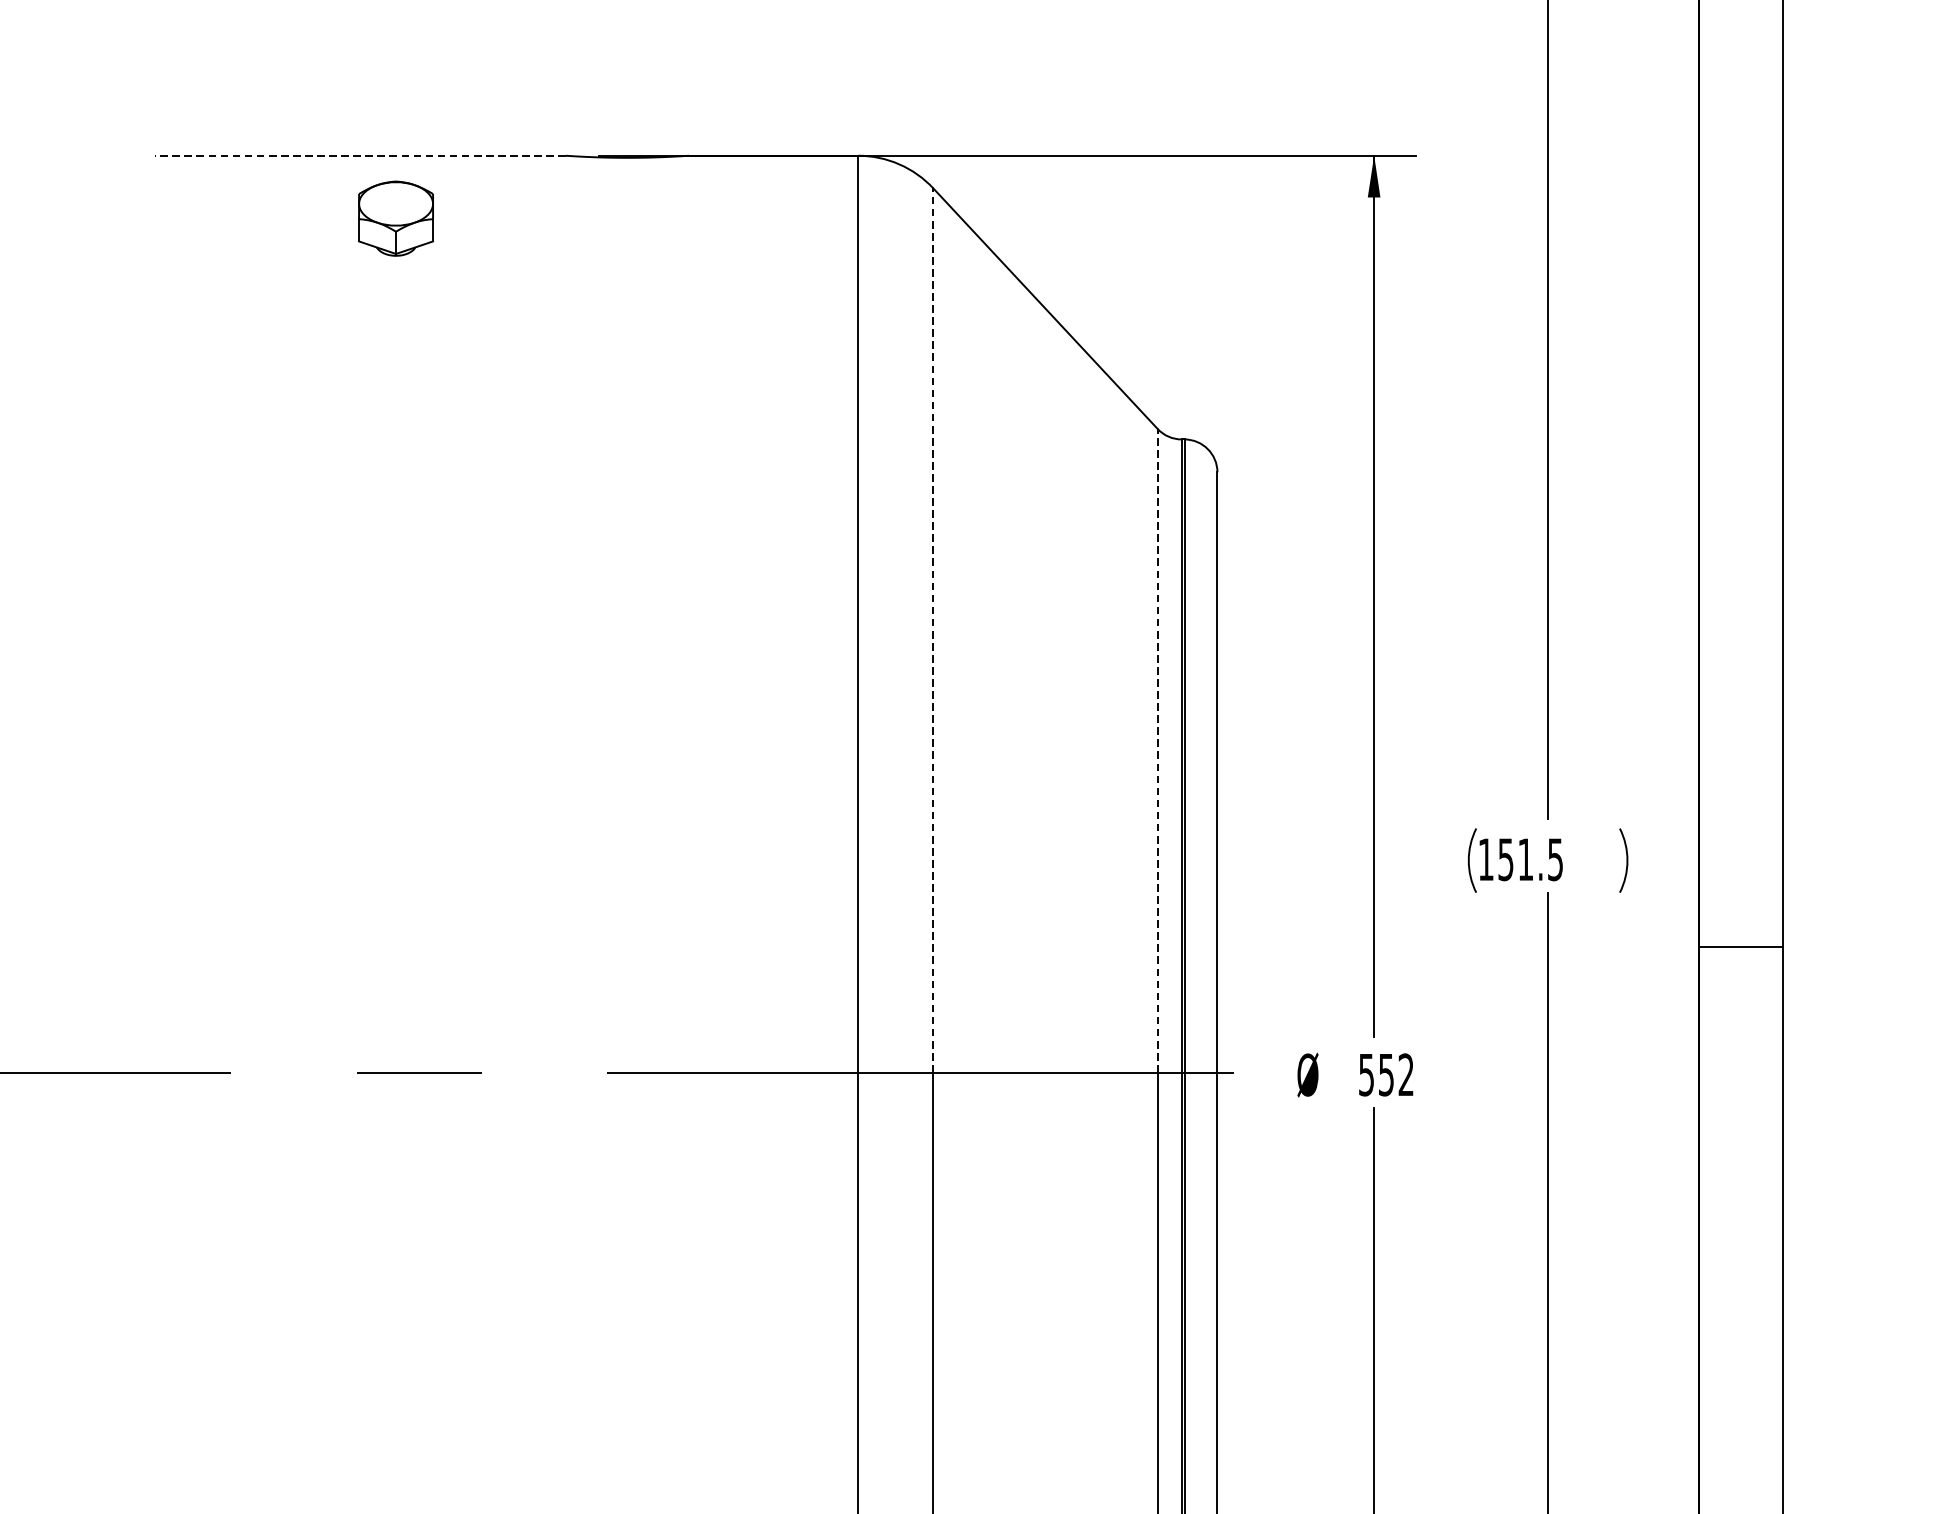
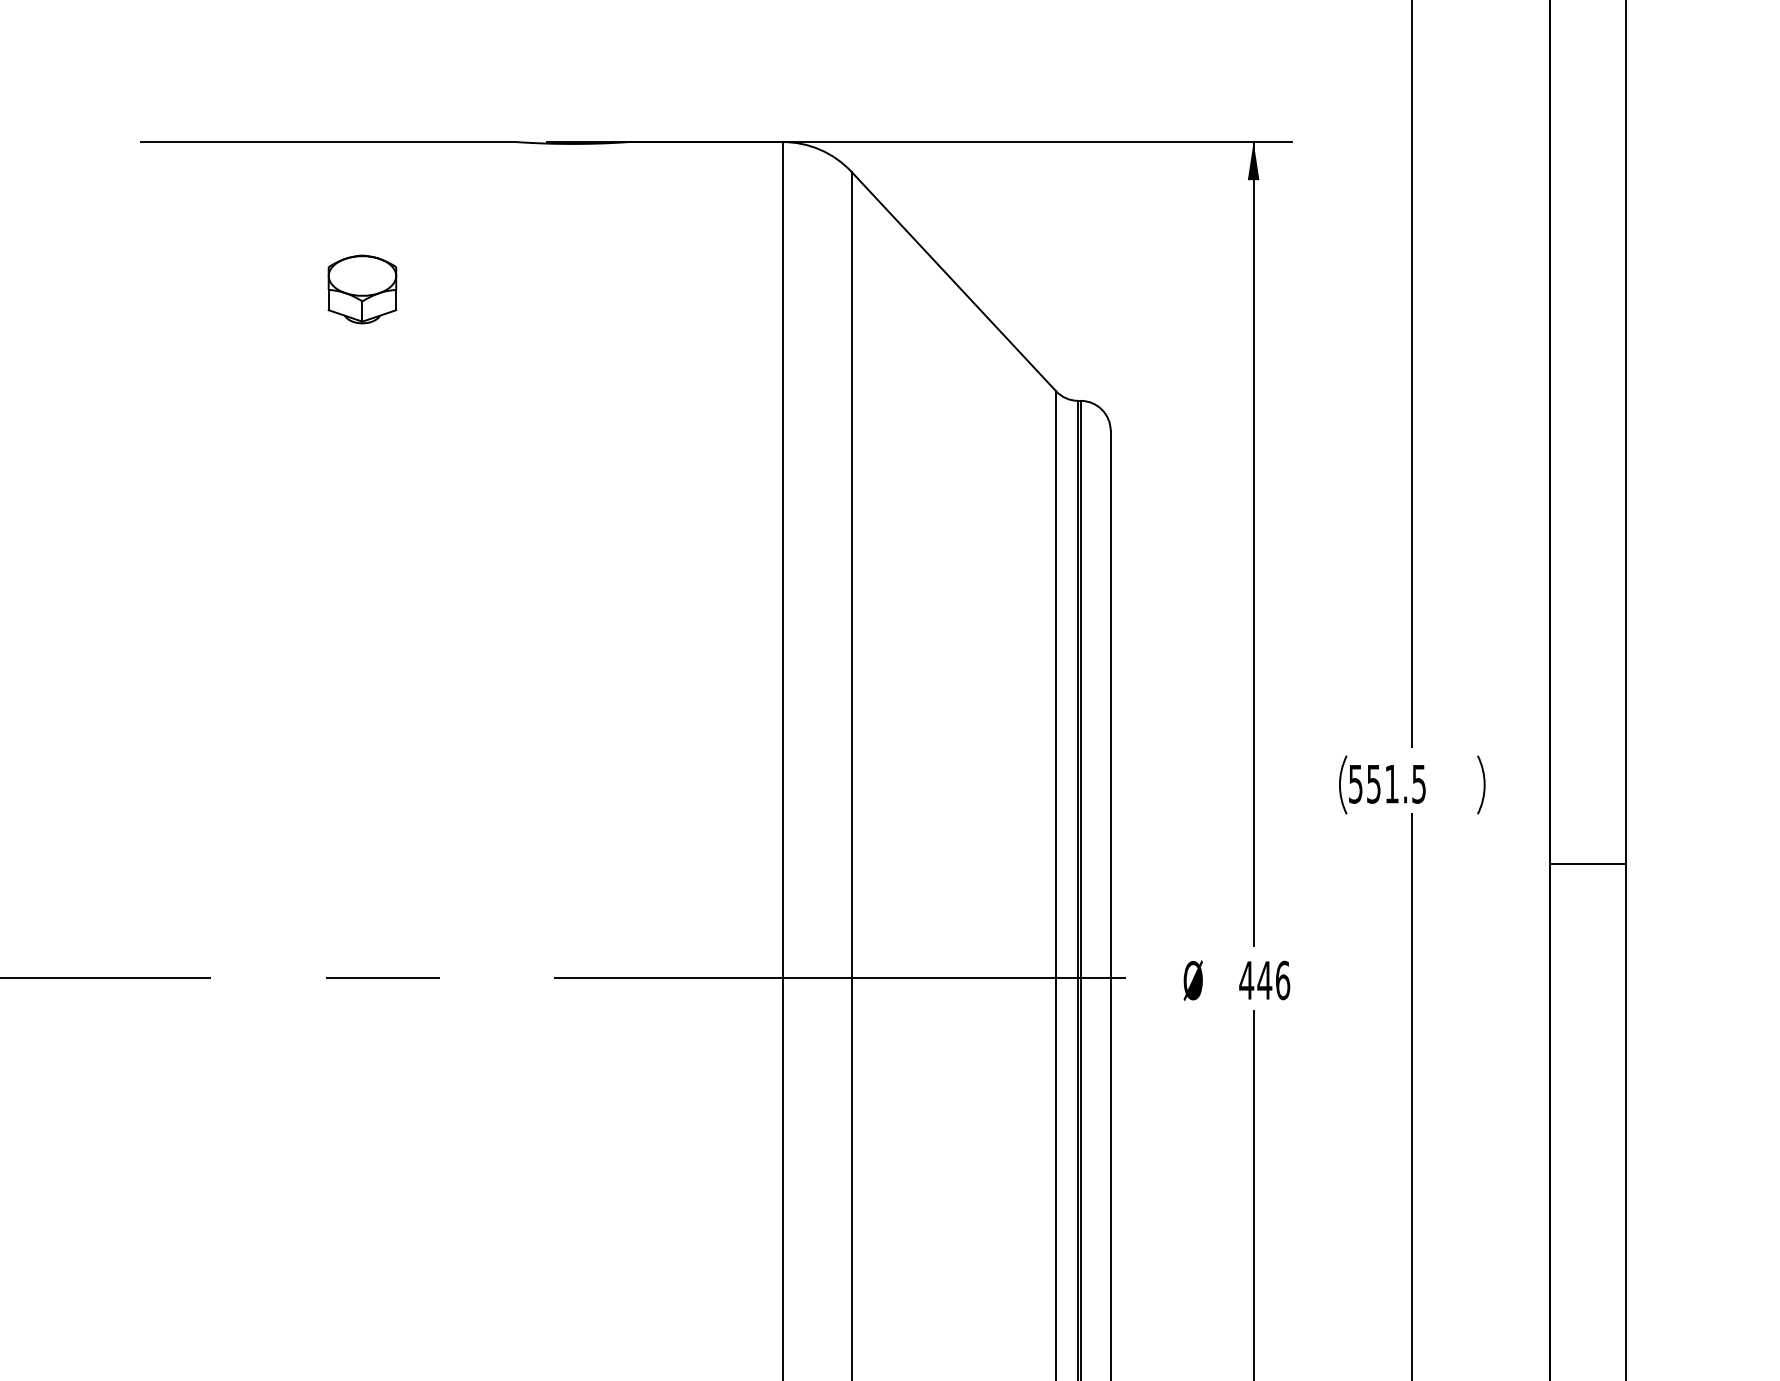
line: (359, 156) -> (328, 142), dashed -> solid
part: (396, 218) -> (362, 289), moved
line: (933, 629) -> (851, 574), dashed -> solid
line: (1158, 750) -> (1056, 684), dashed -> solid
text: (1485, 860) -> (1355, 784), 151.5 -> 551.5
text: (1386, 1074) -> (1264, 980), 552 -> 446

